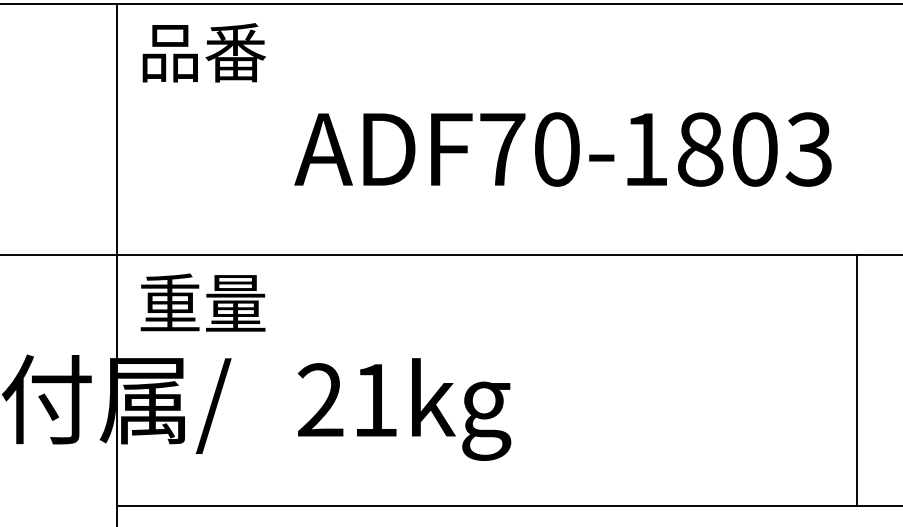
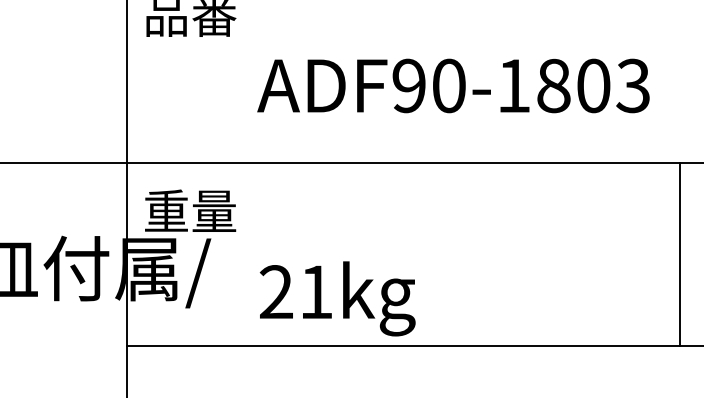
text: (501, 148) -> (408, 85), ADF70-1803 -> ADF90-1803
text: (203, 302) -> (190, 210), moved
line: (857, 380) -> (680, 254), moved
text: (404, 408) -> (337, 298), moved

